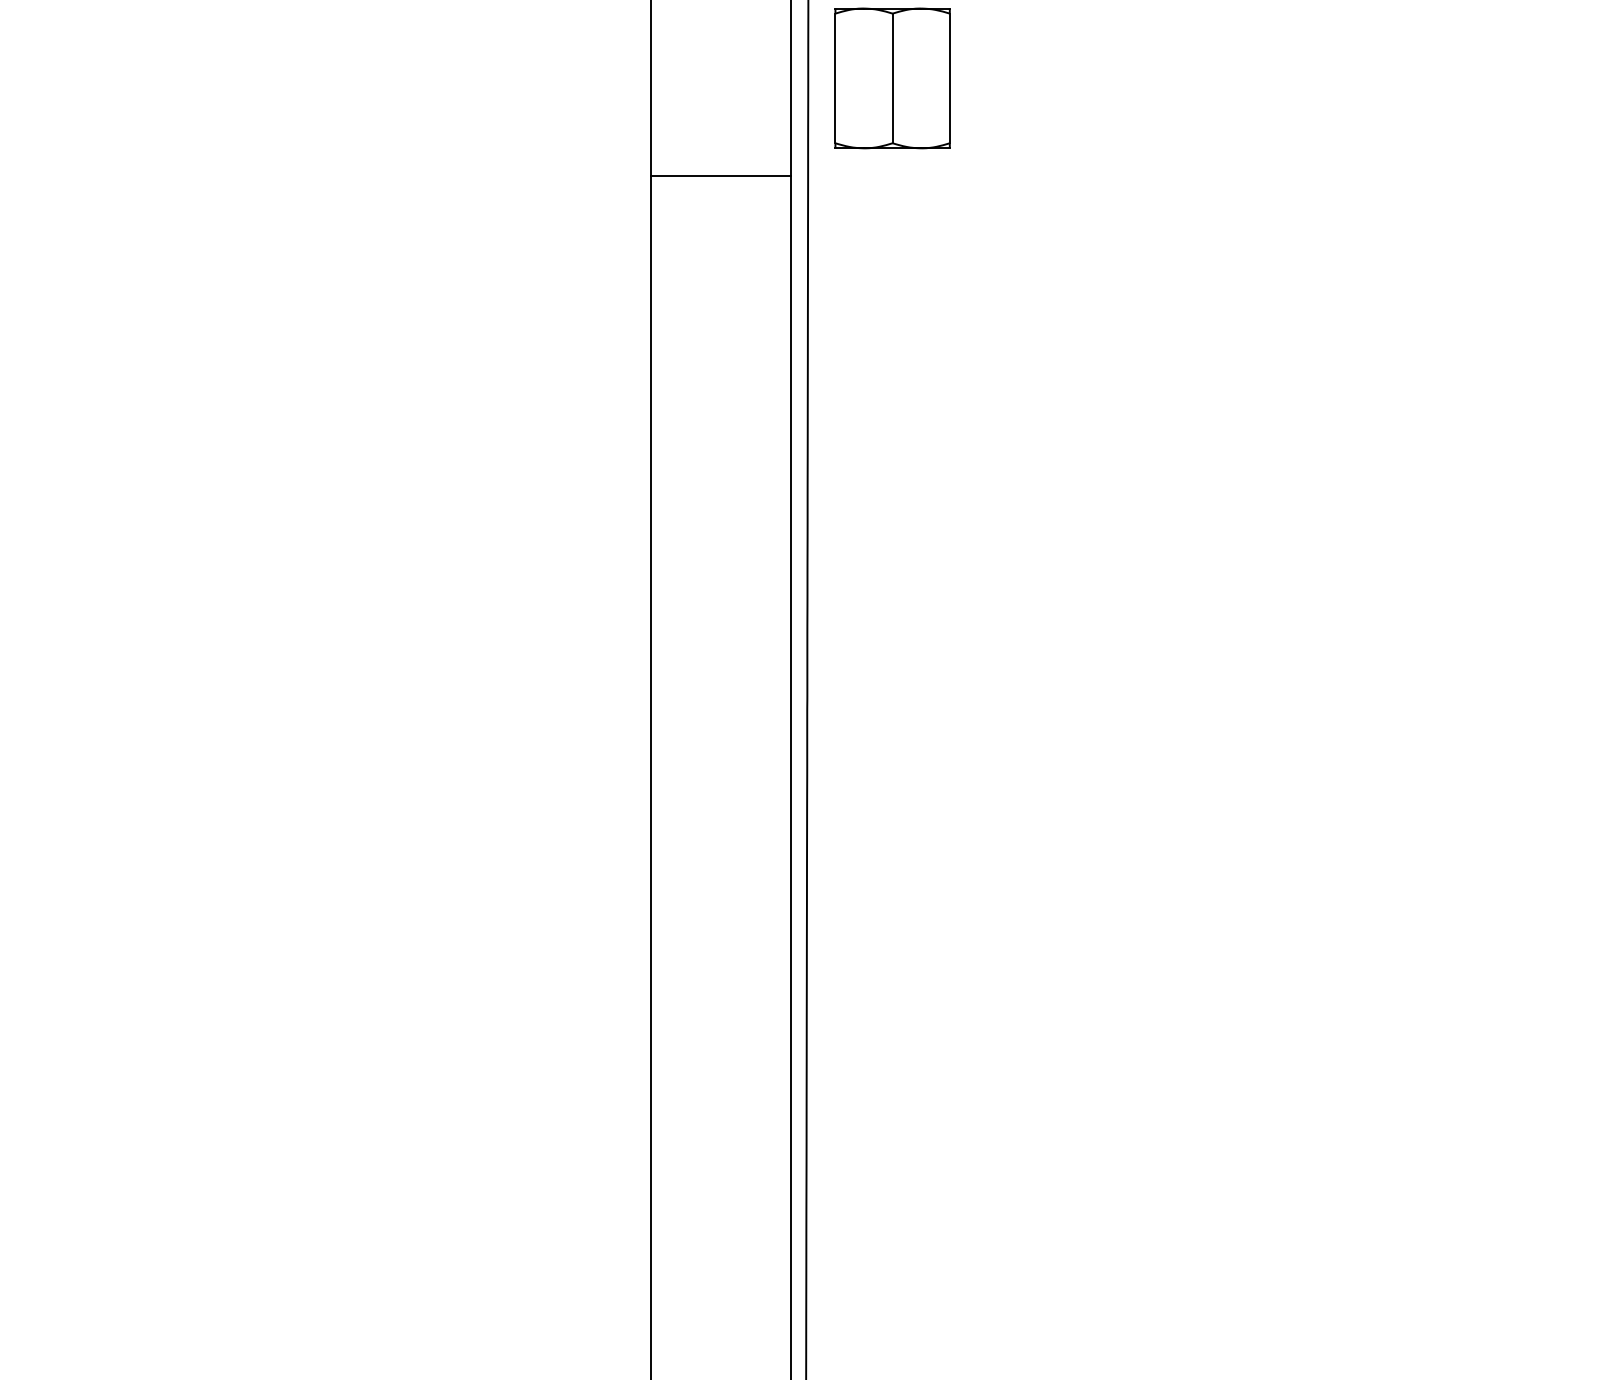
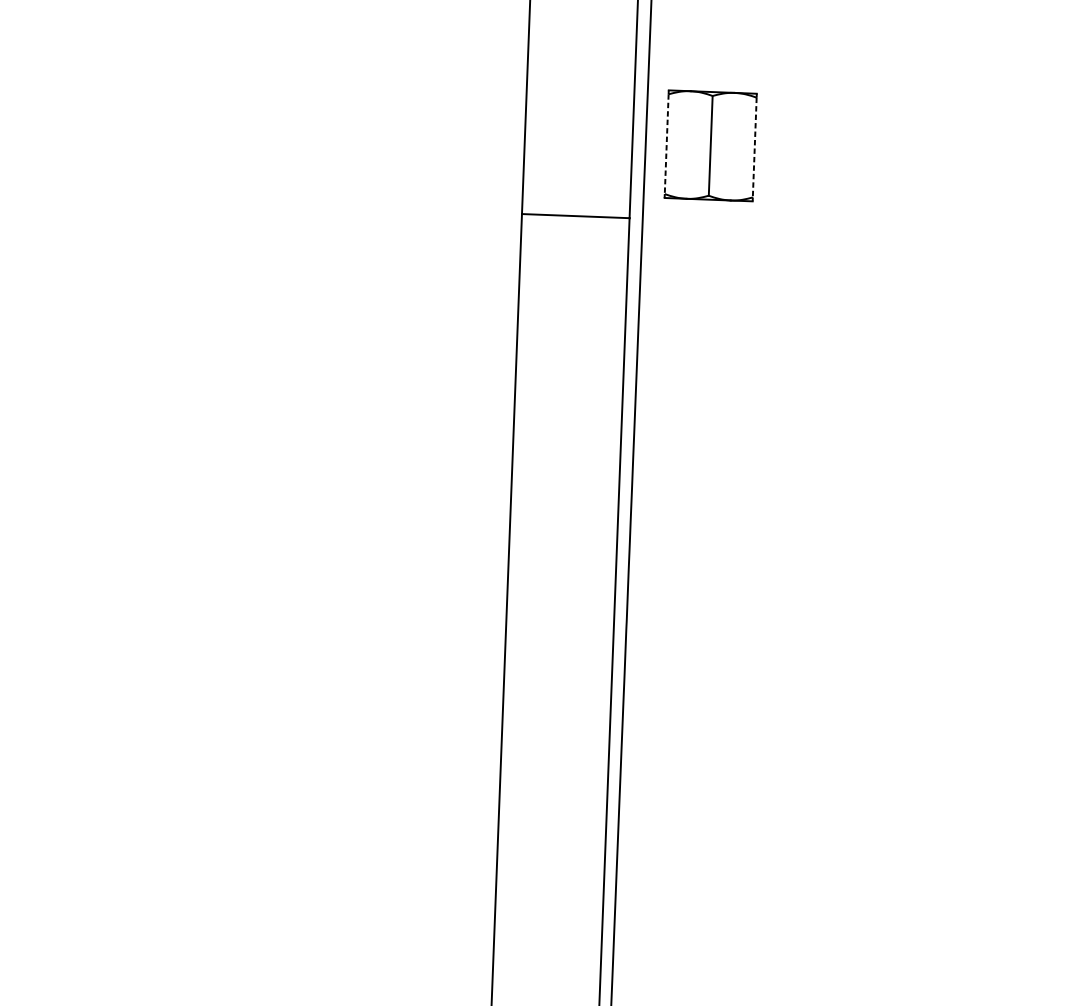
line: (835, 78) -> (666, 144), solid -> dashed
line: (949, 78) -> (754, 147), solid -> dashed

